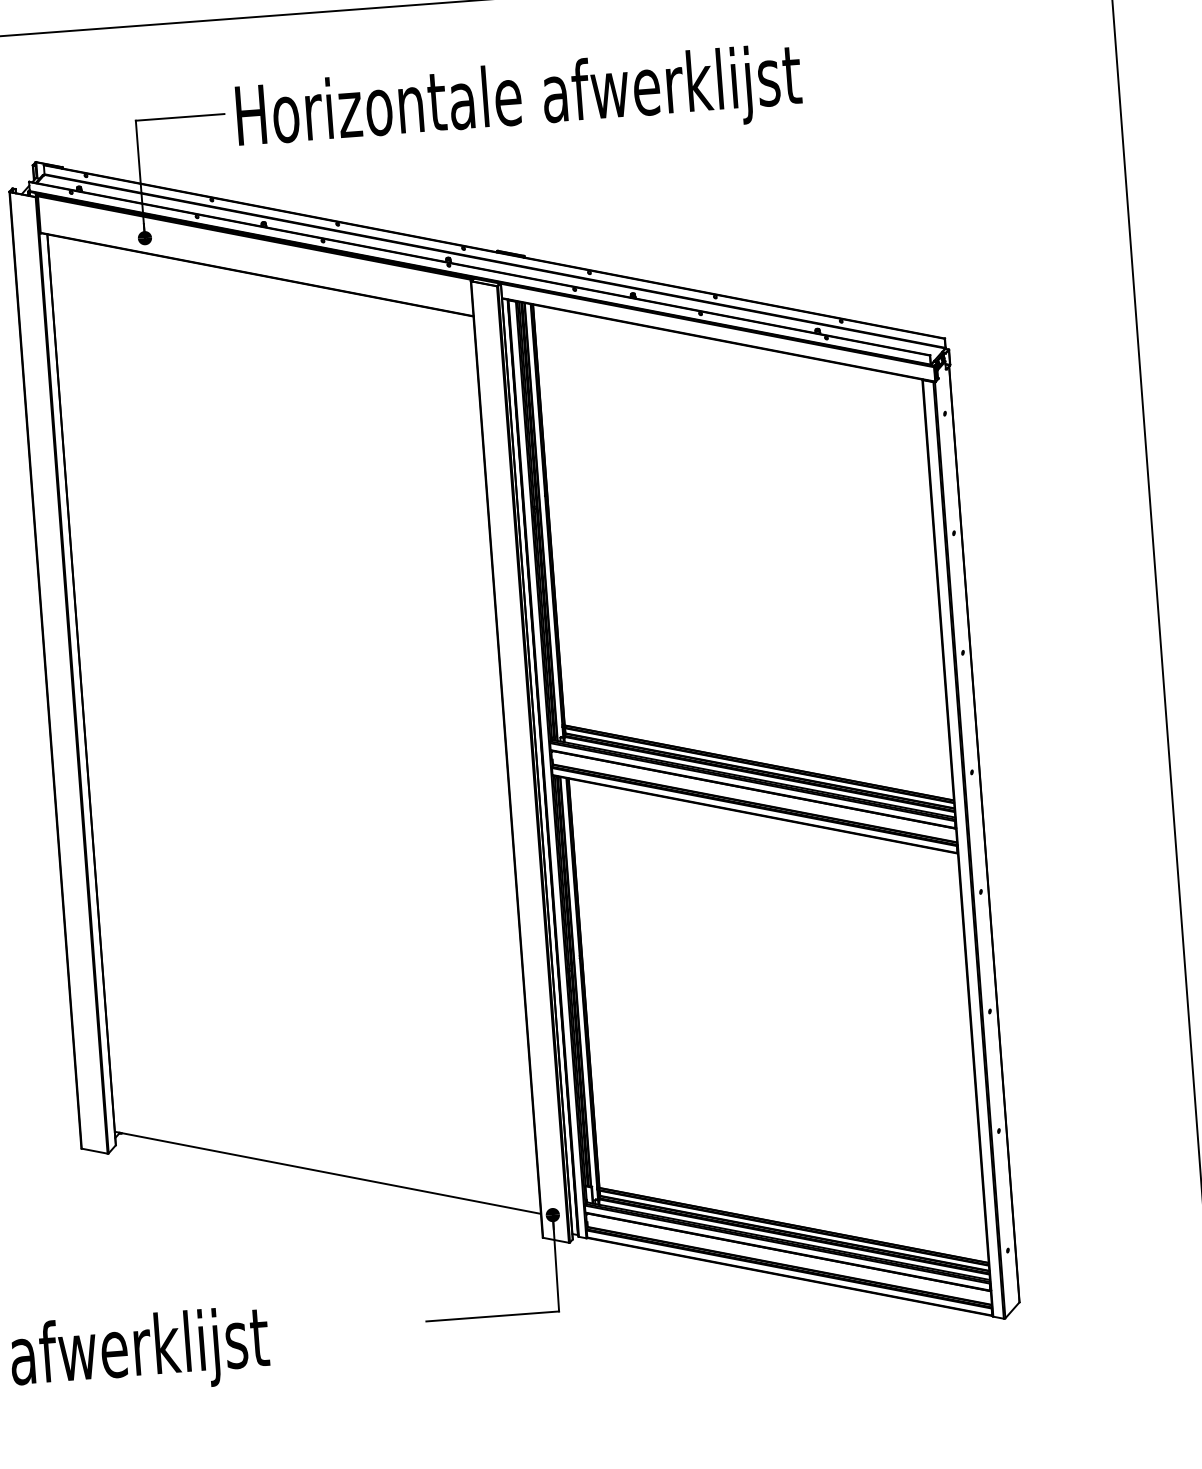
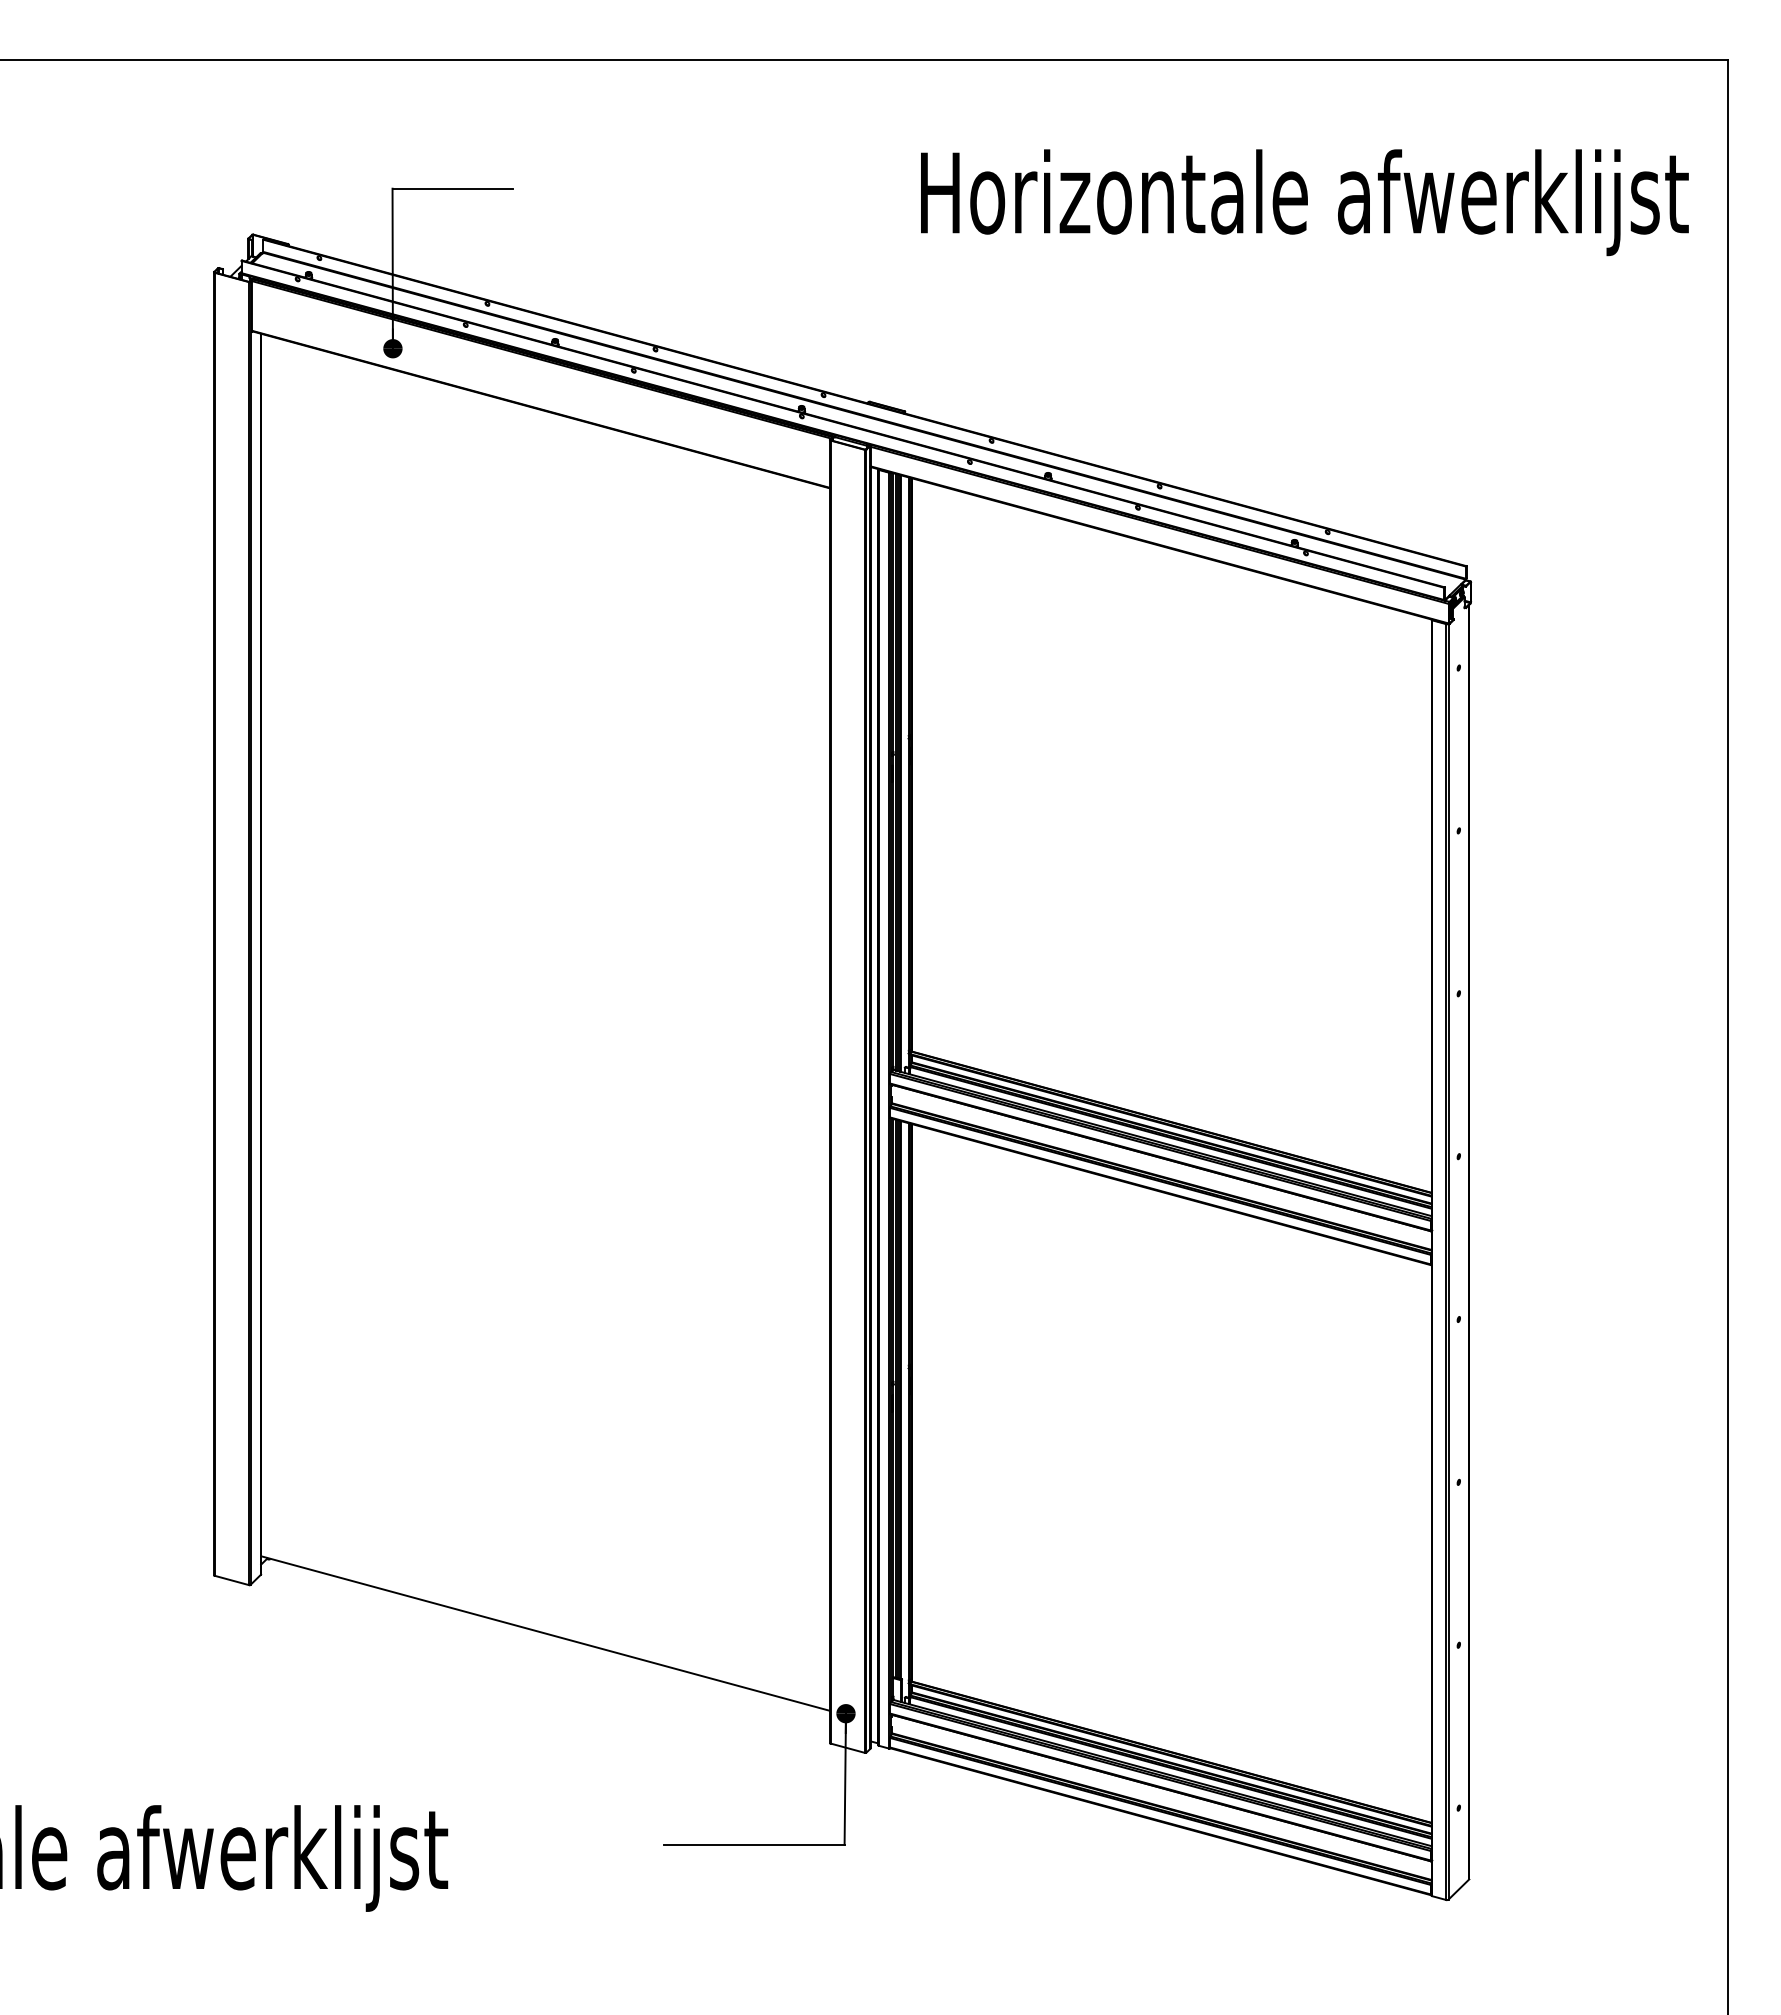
text: (519, 102) -> (1304, 202), moved

